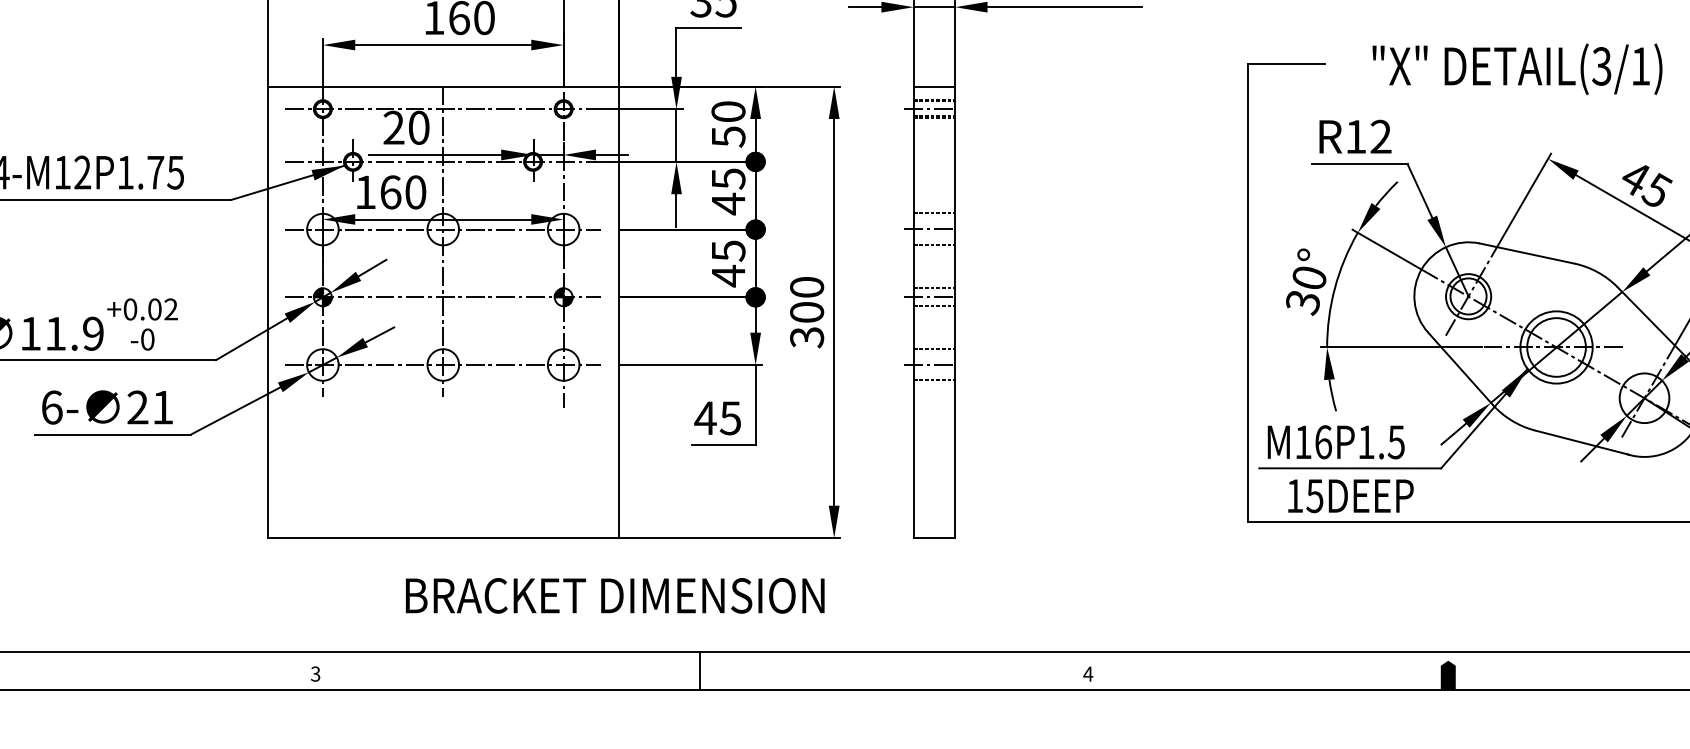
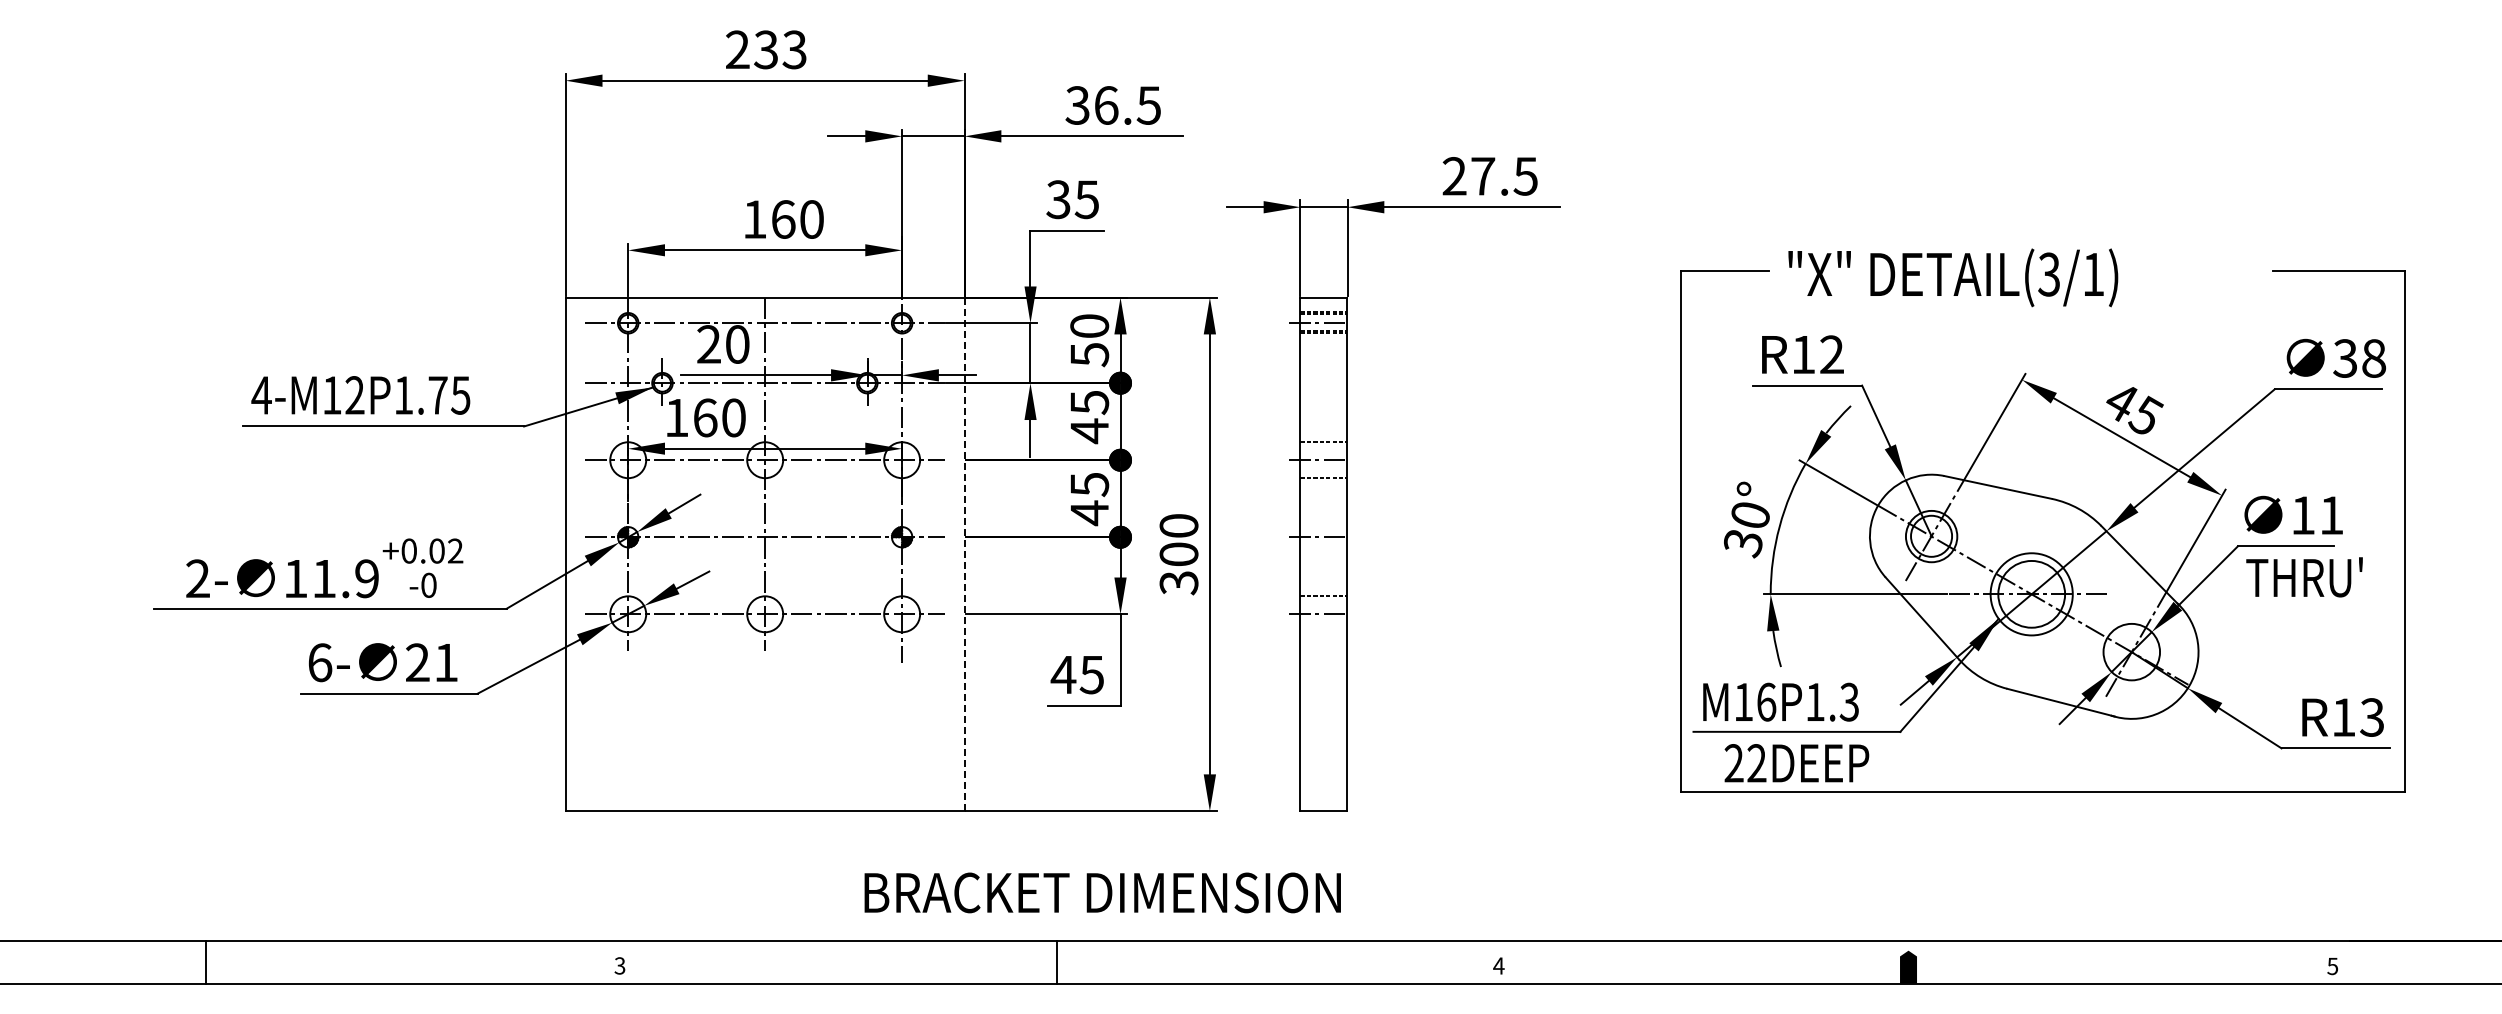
text: (1517, 68) -> (1953, 277), moved
line: (934, 287) -> (1323, 526), removed
line: (934, 305) -> (1323, 546), removed
line: (618, 312) -> (964, 554), solid -> dashed
line: (934, 380) -> (1323, 631), removed
text: (1396, 441) -> (1849, 701), M16P1.5 -> M16P1.3
text: (1304, 496) -> (1745, 763), 15DEEP -> 22DEEP
text: (614, 595) -> (1102, 892), moved

